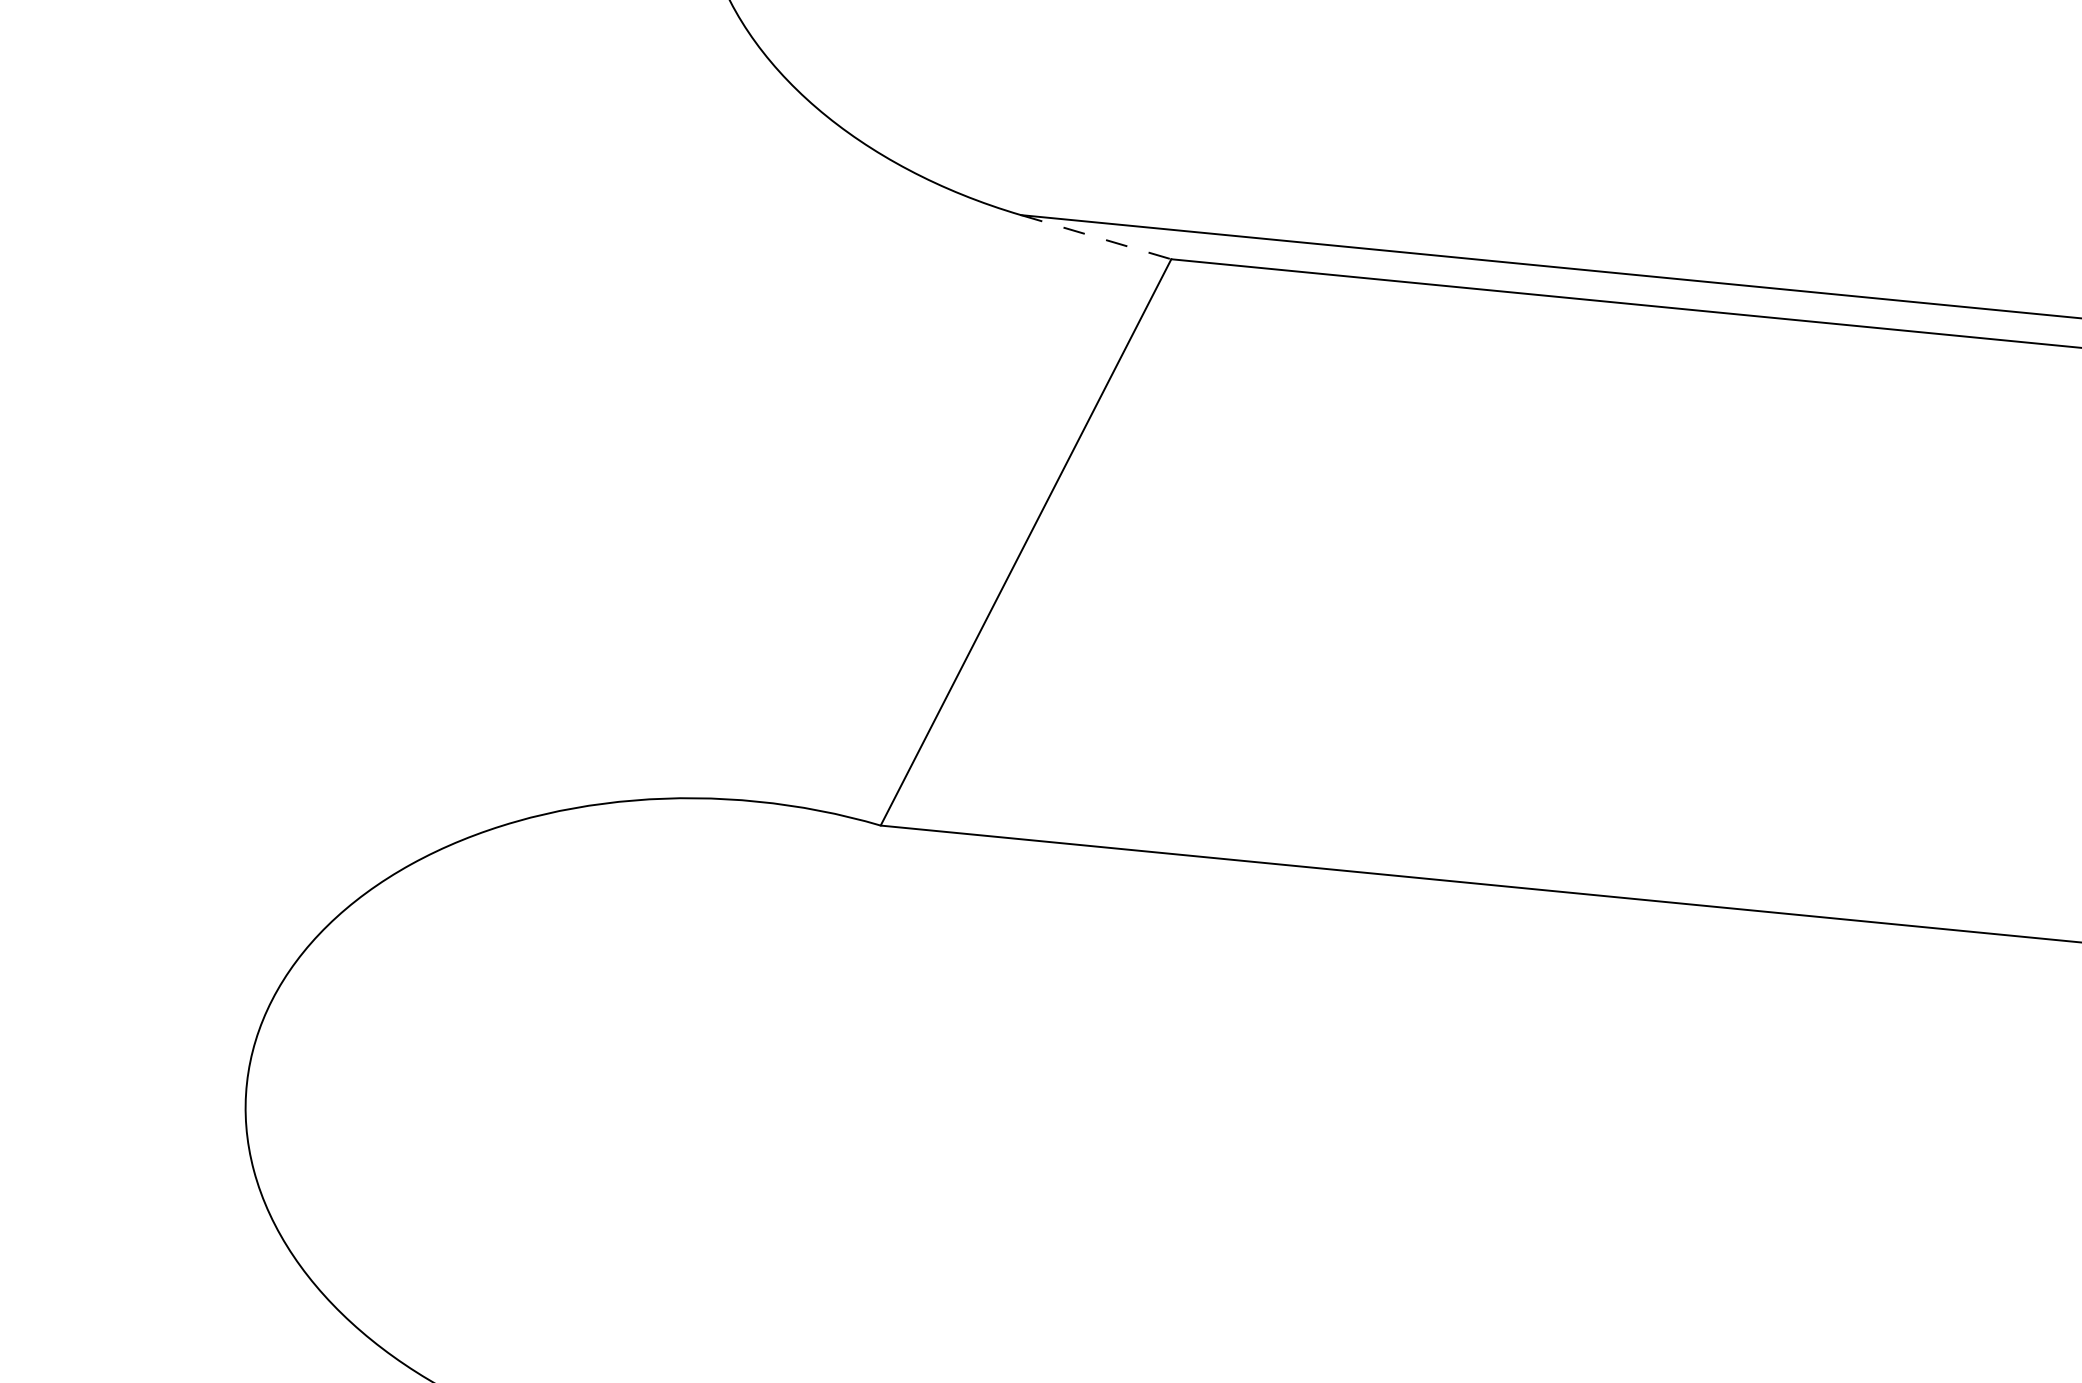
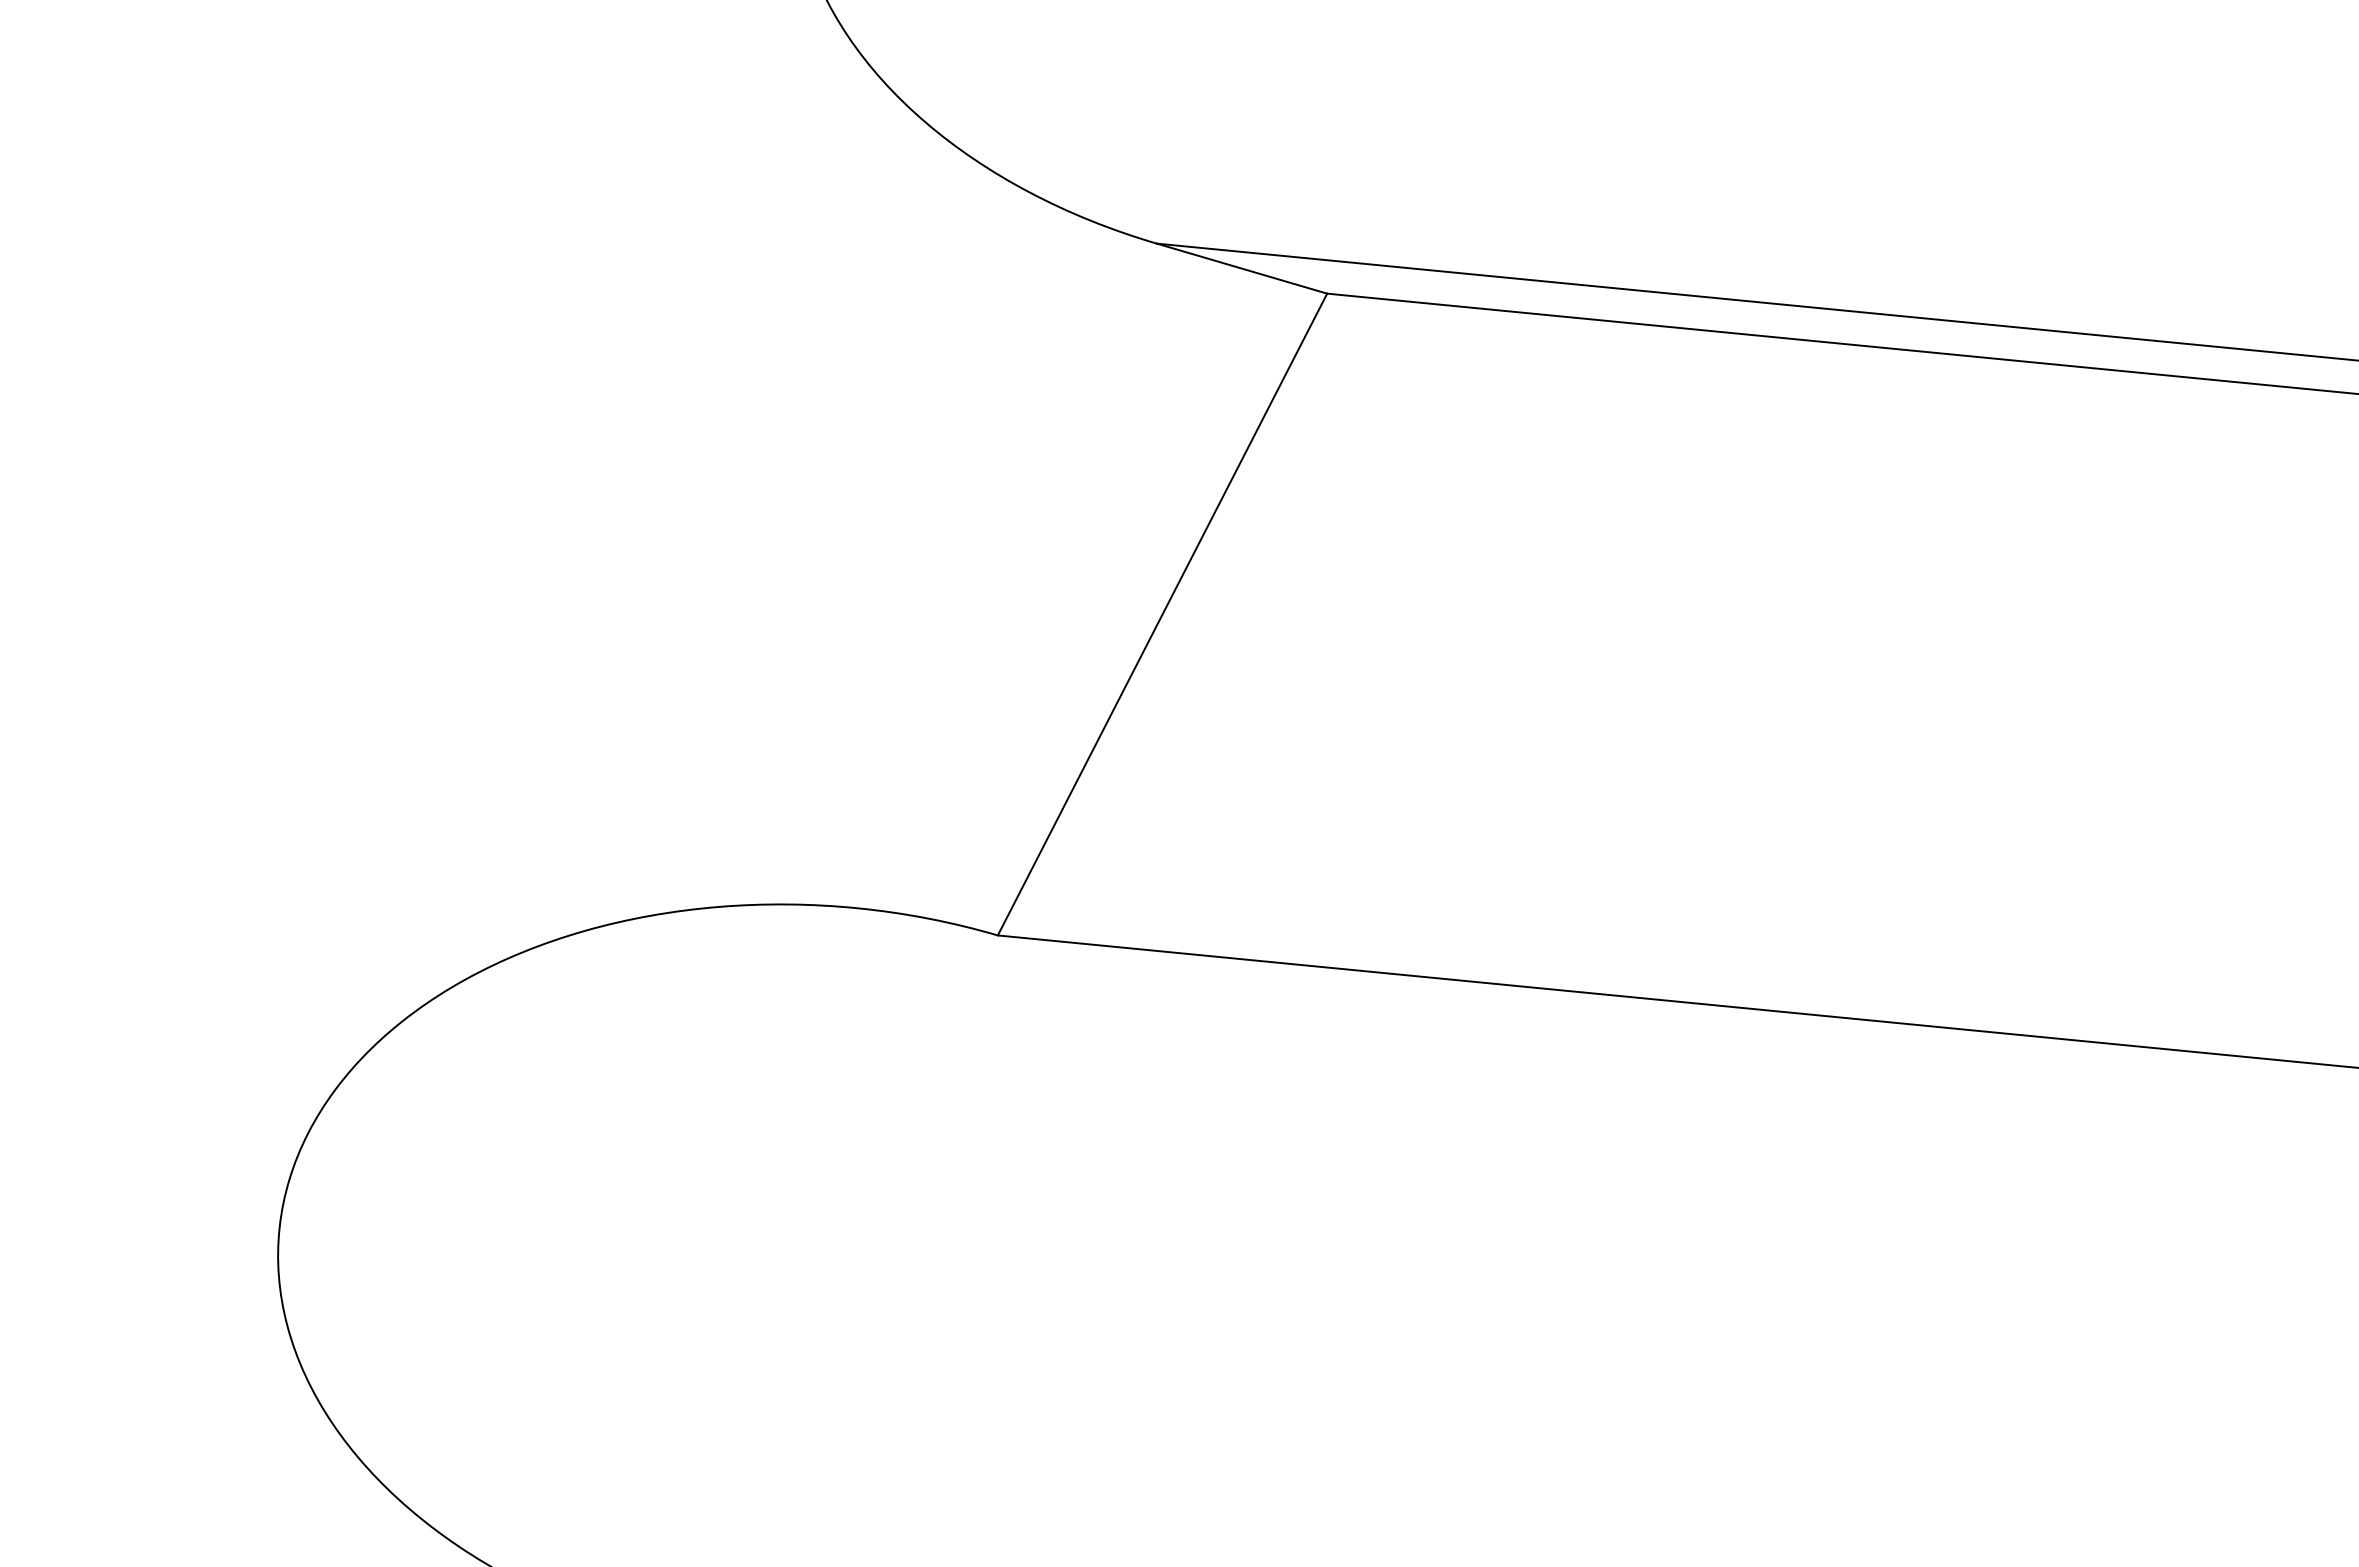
line: (1096, 237) -> (1242, 268), dashed -> solid

